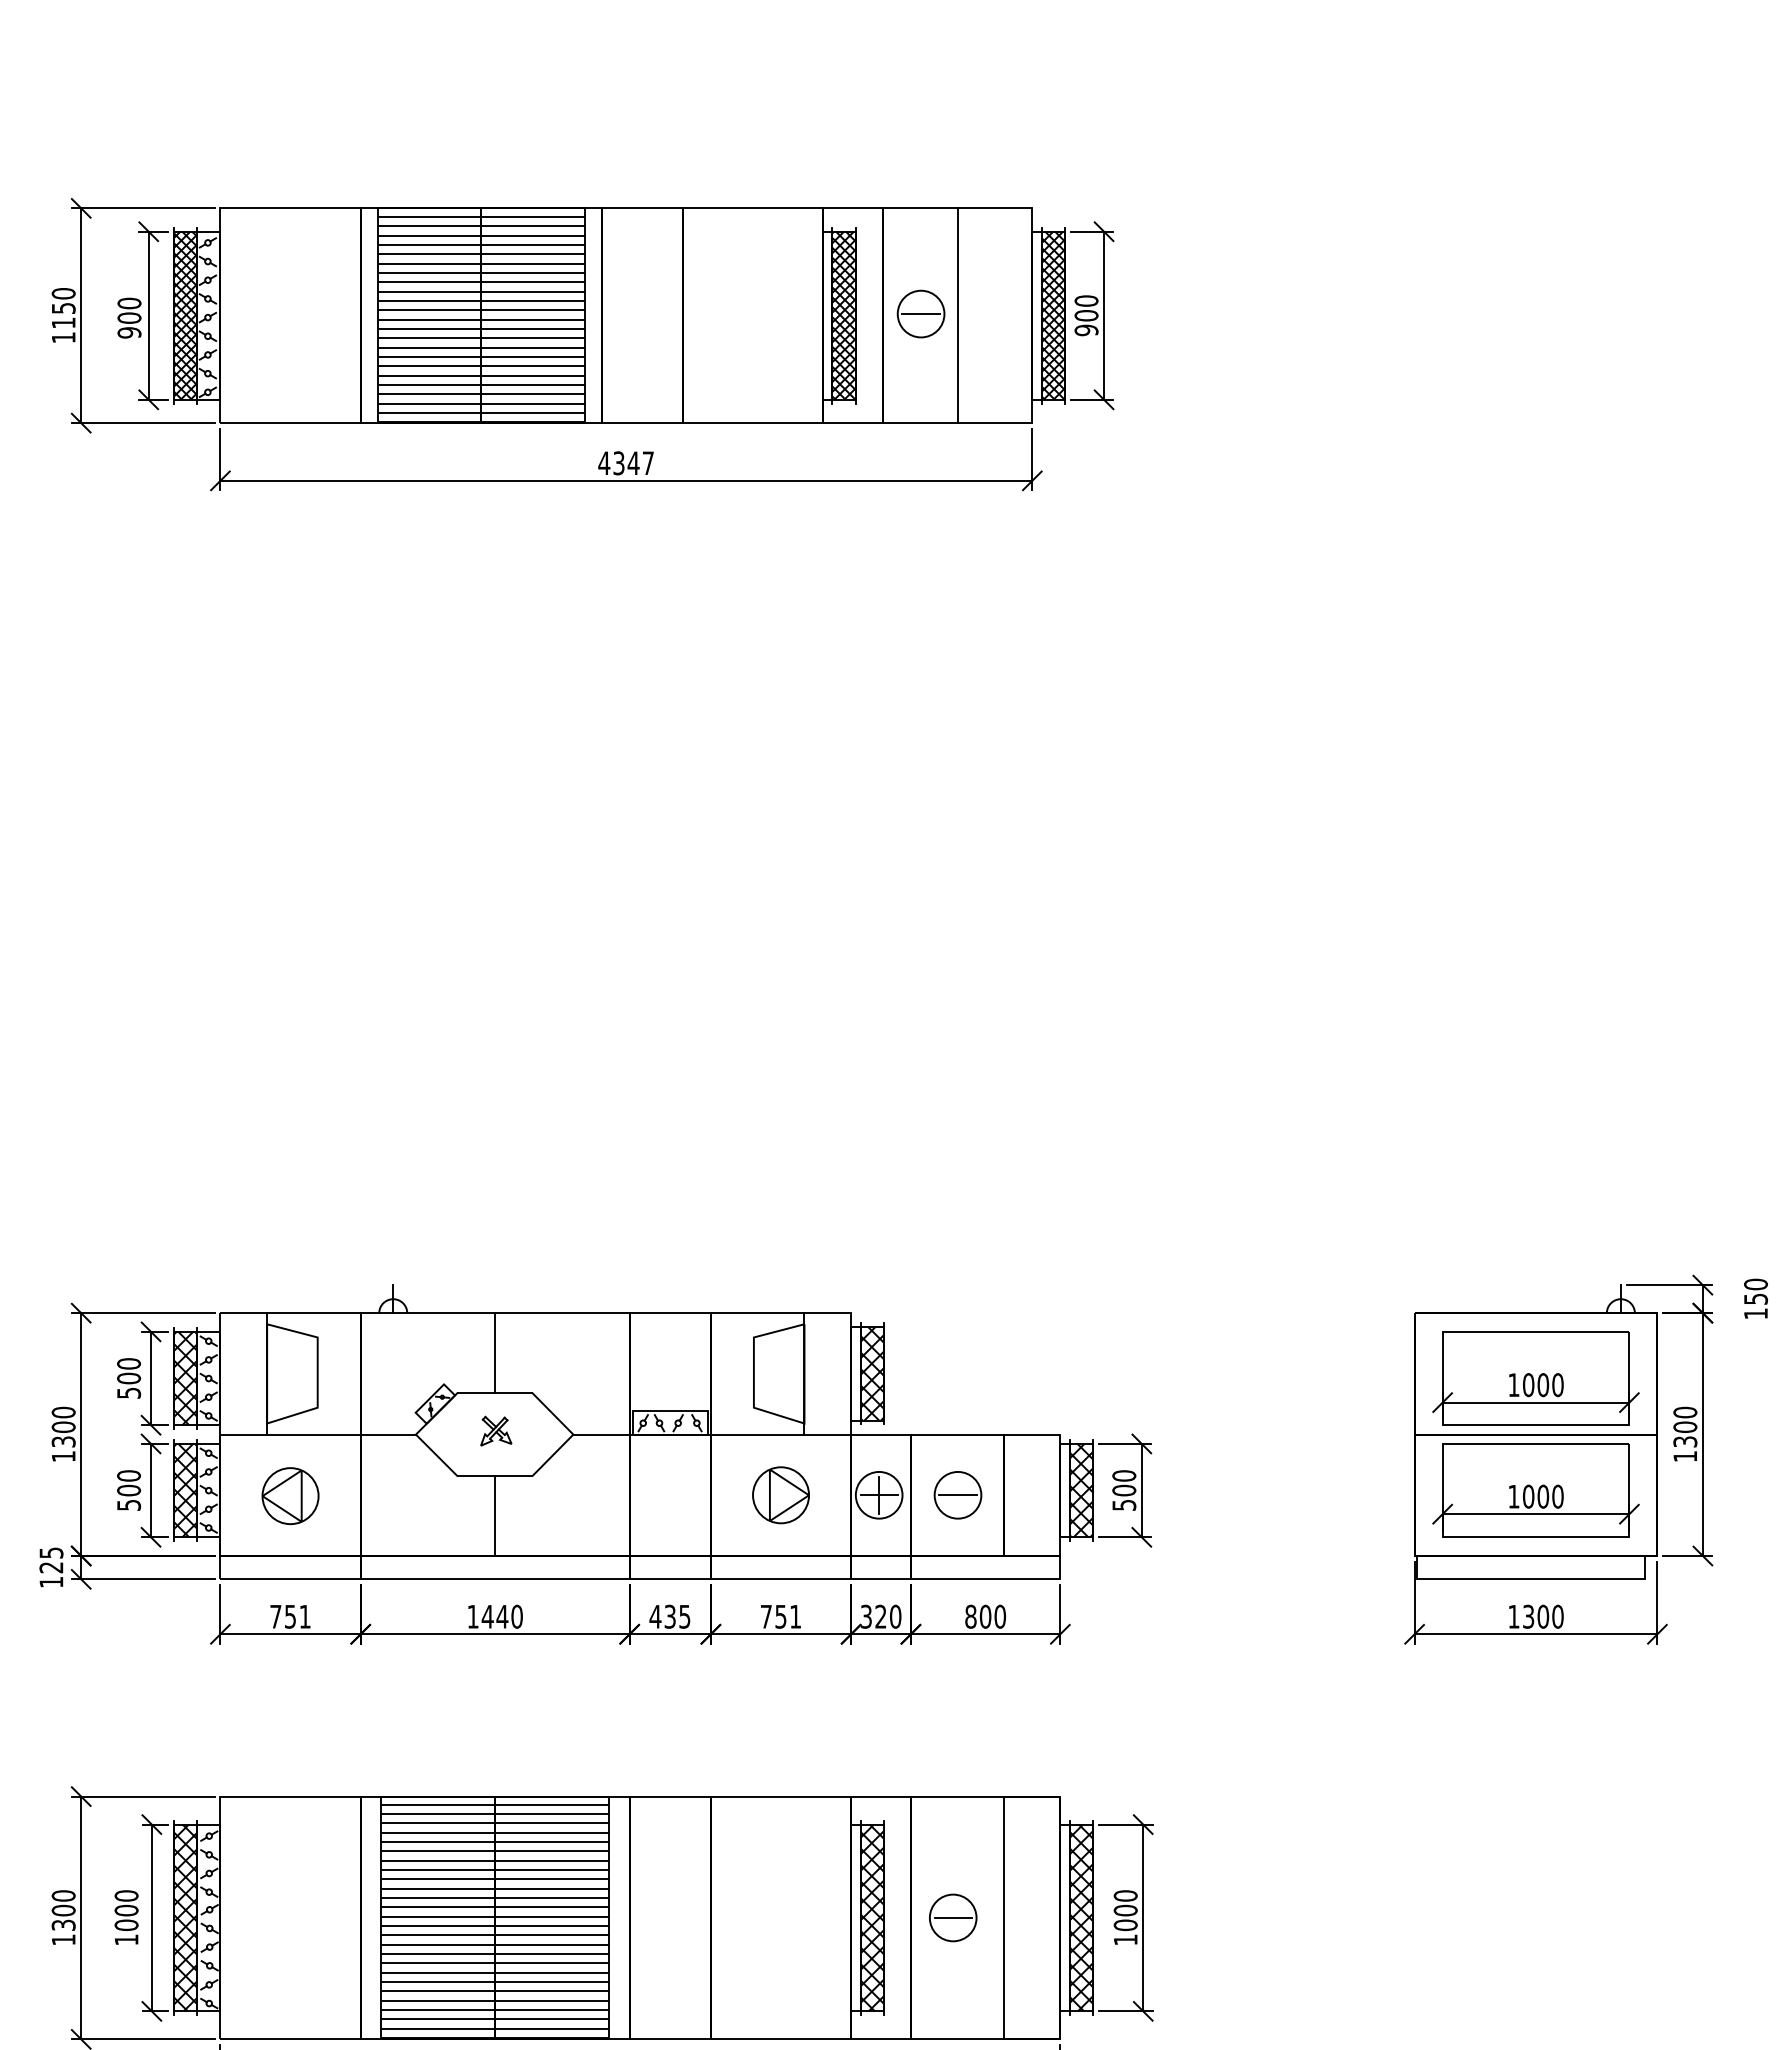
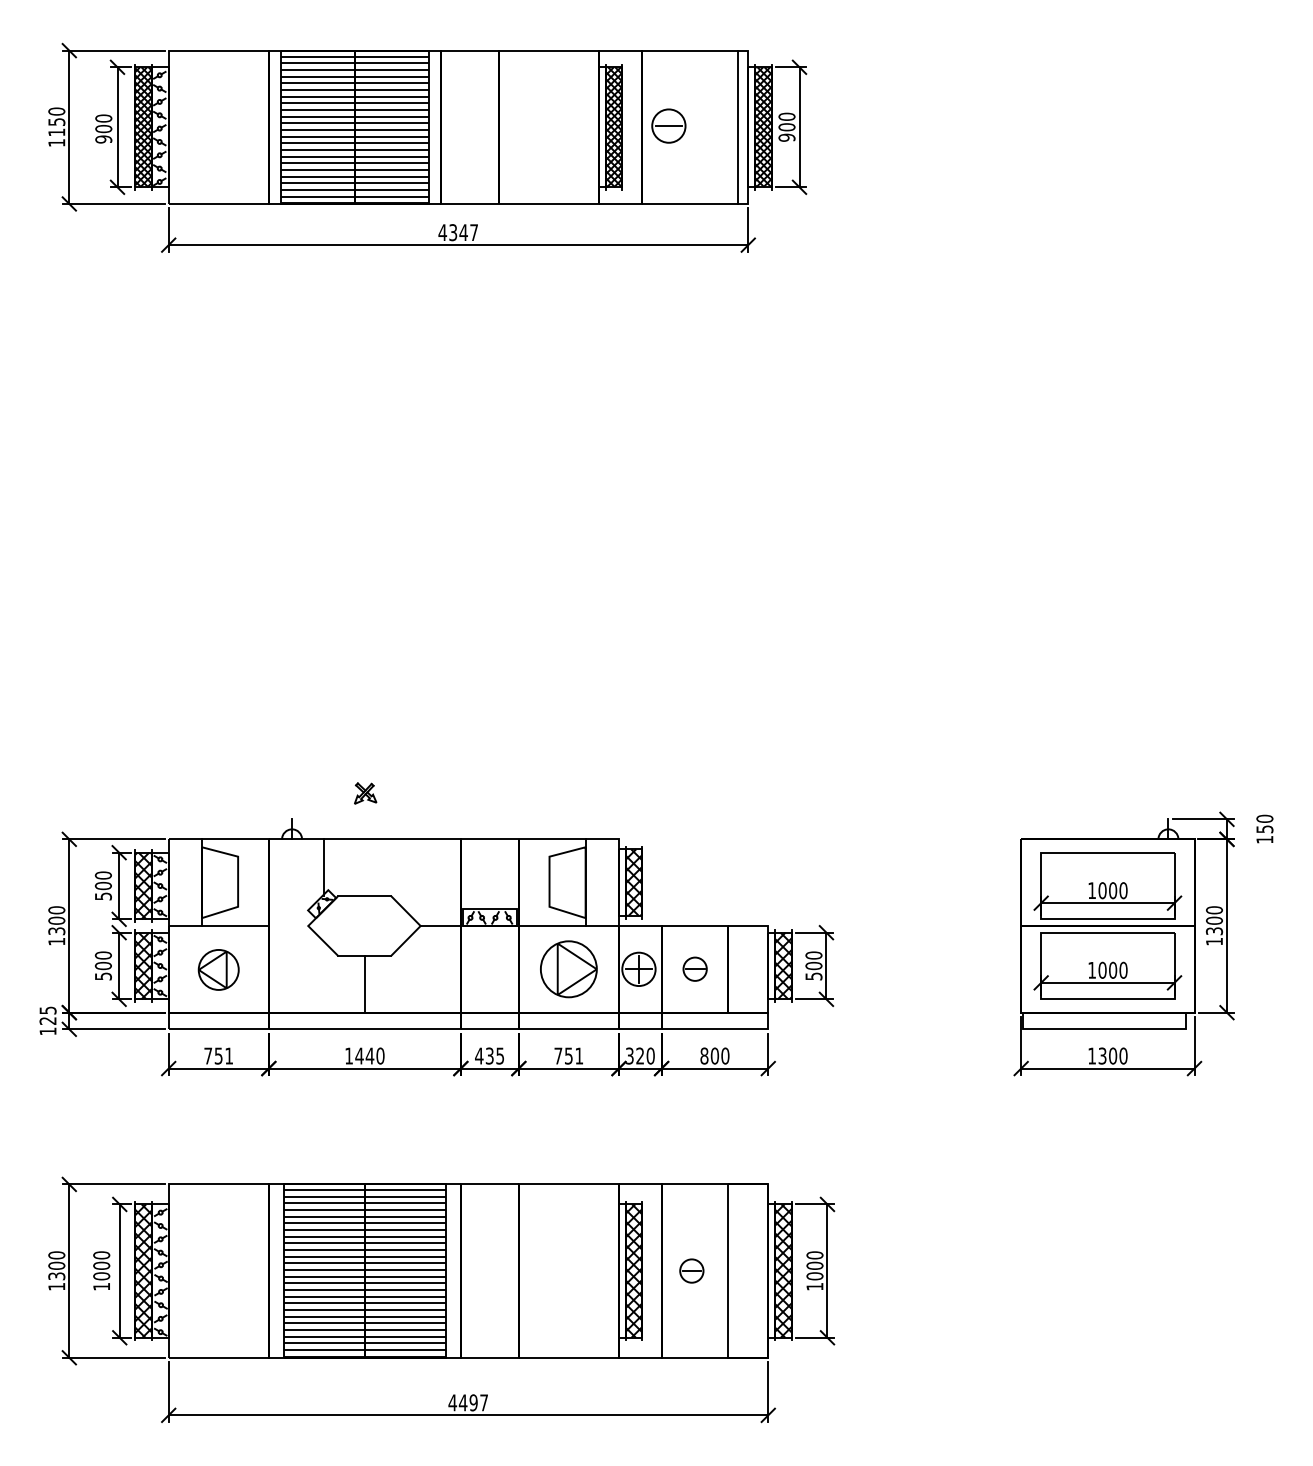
line: (956, 314) -> (737, 126), moved
line: (494, 1352) -> (323, 867), moved
part: (496, 1431) -> (365, 793), moved
line: (388, 1435) -> (288, 926), removed
part: (956, 1494) -> (694, 968), size x0.7
part: (780, 1495) -> (568, 969), size x1.4
part: (952, 1917) -> (691, 1270), size x0.7

